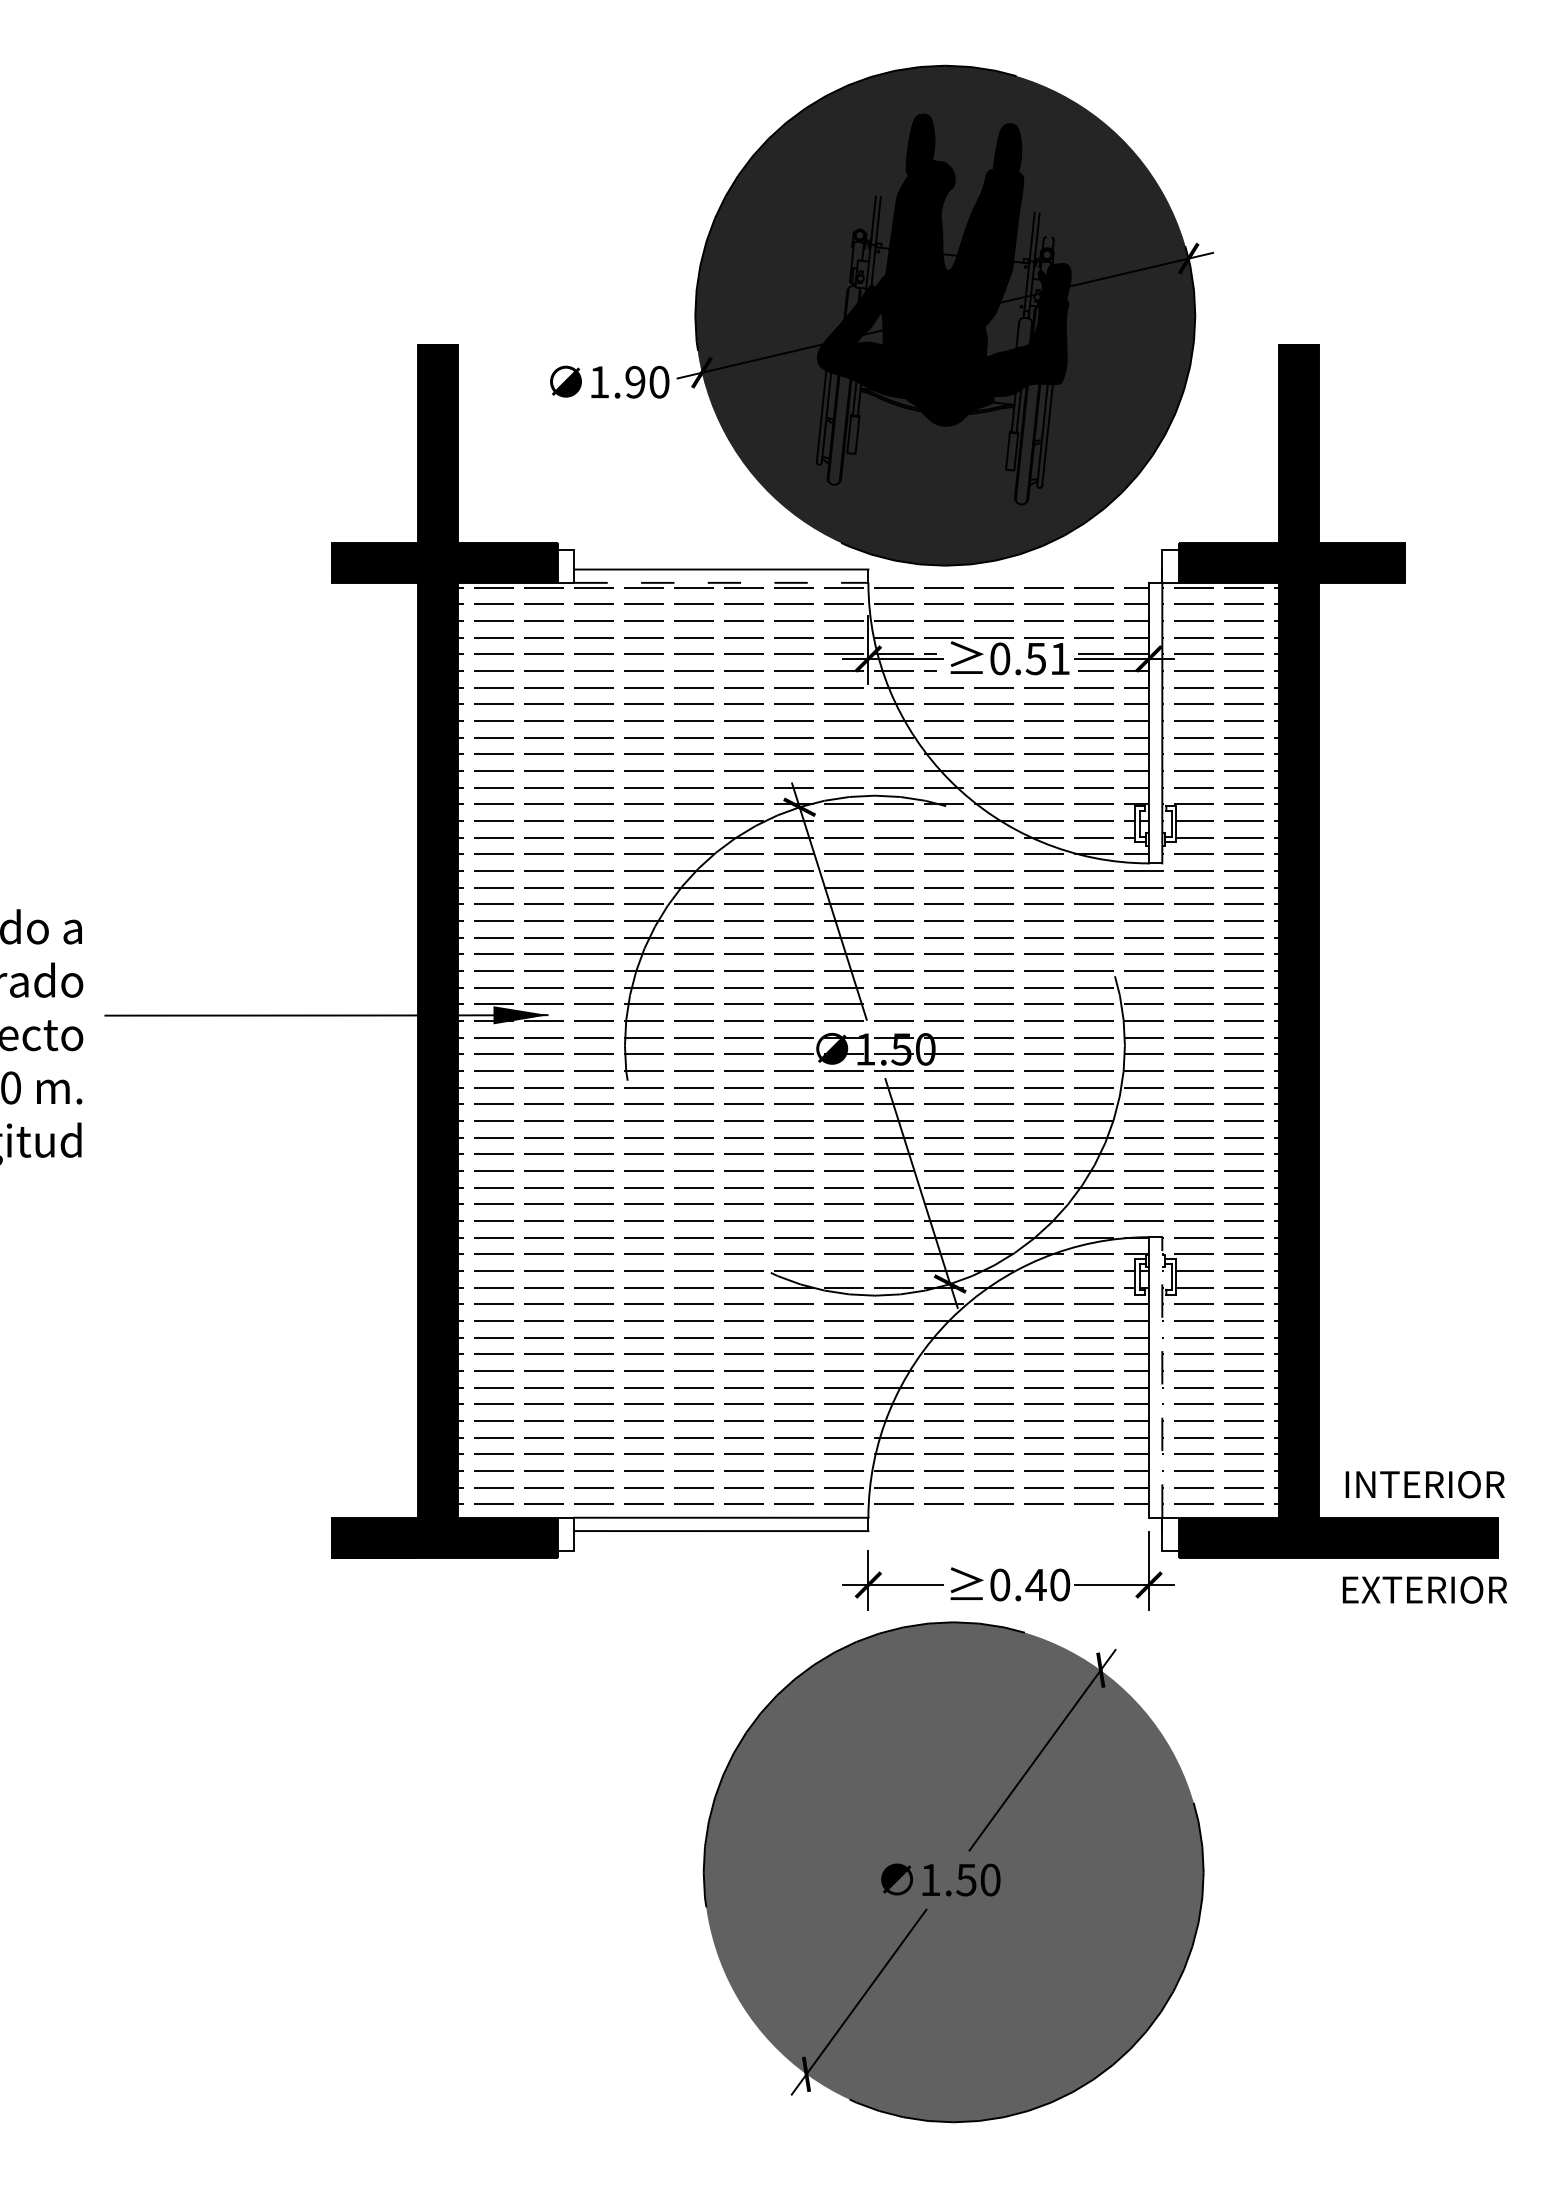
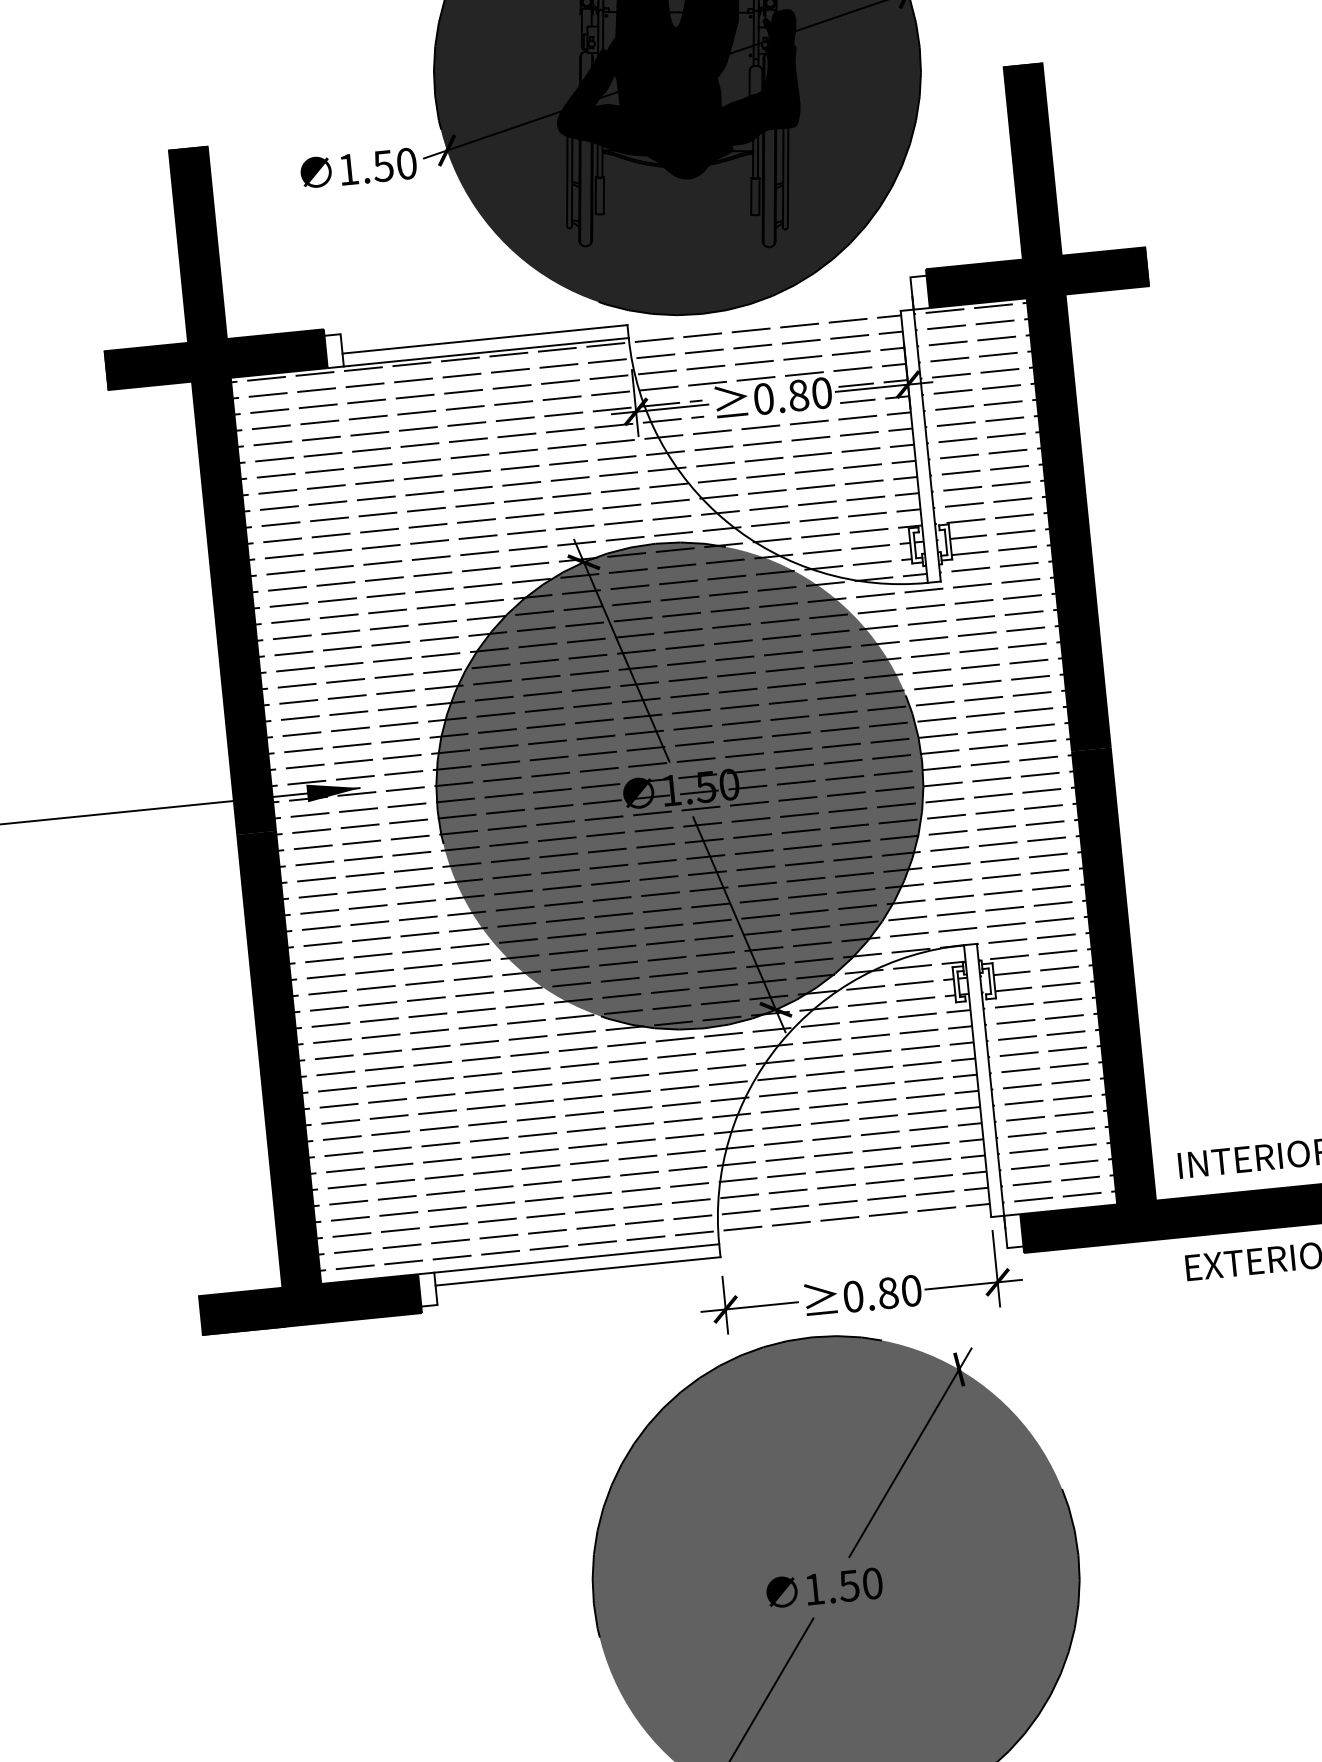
text: (635, 381) -> (383, 165), 1.90 -> 1.50
line: (721, 582) -> (486, 351), dashed -> solid
text: (1047, 658) -> (809, 394), 0.51 -> 0.80
fill: (874, 1045) -> (679, 785), added
line: (1162, 1376) -> (990, 1078), dashed -> solid
text: (1035, 1584) -> (887, 1292), 0.40 -> 0.80

